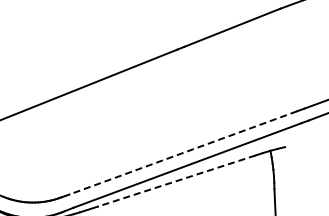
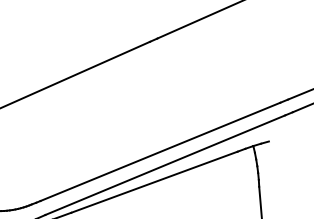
line: (182, 153) -> (159, 152), dashed -> solid
line: (176, 181) -> (154, 182), dashed -> solid

